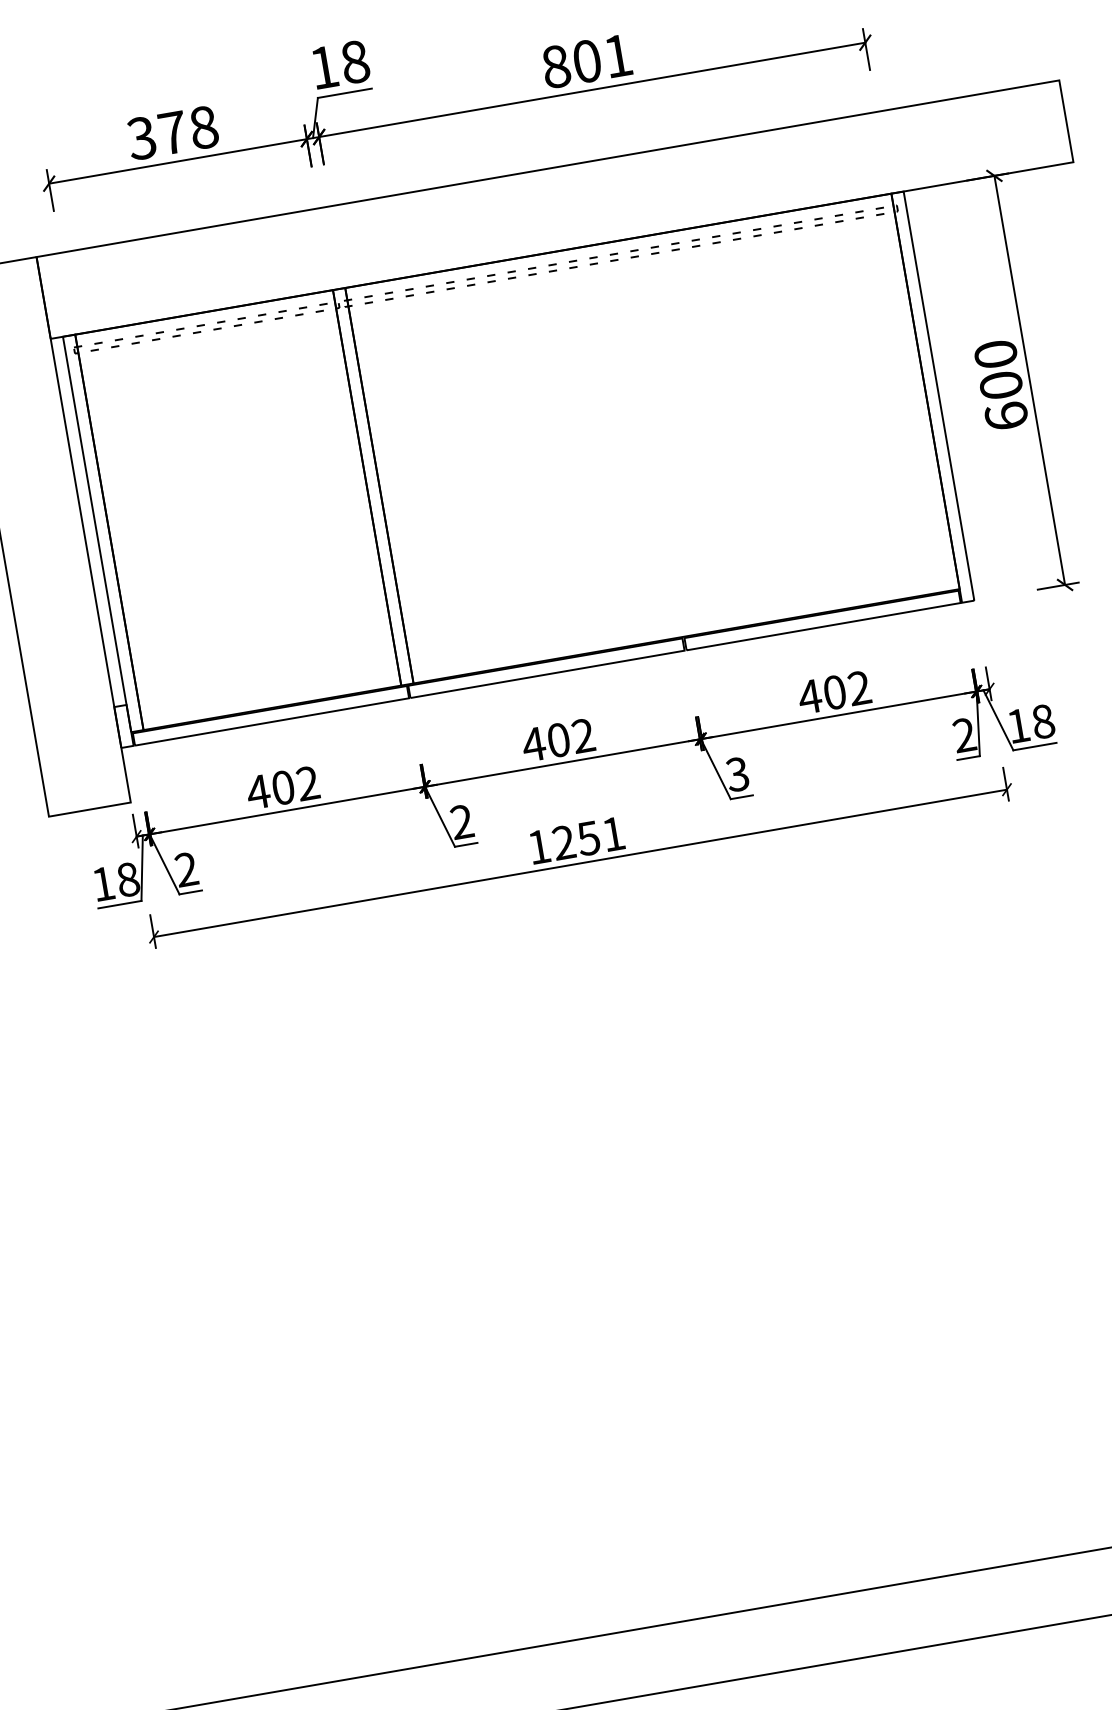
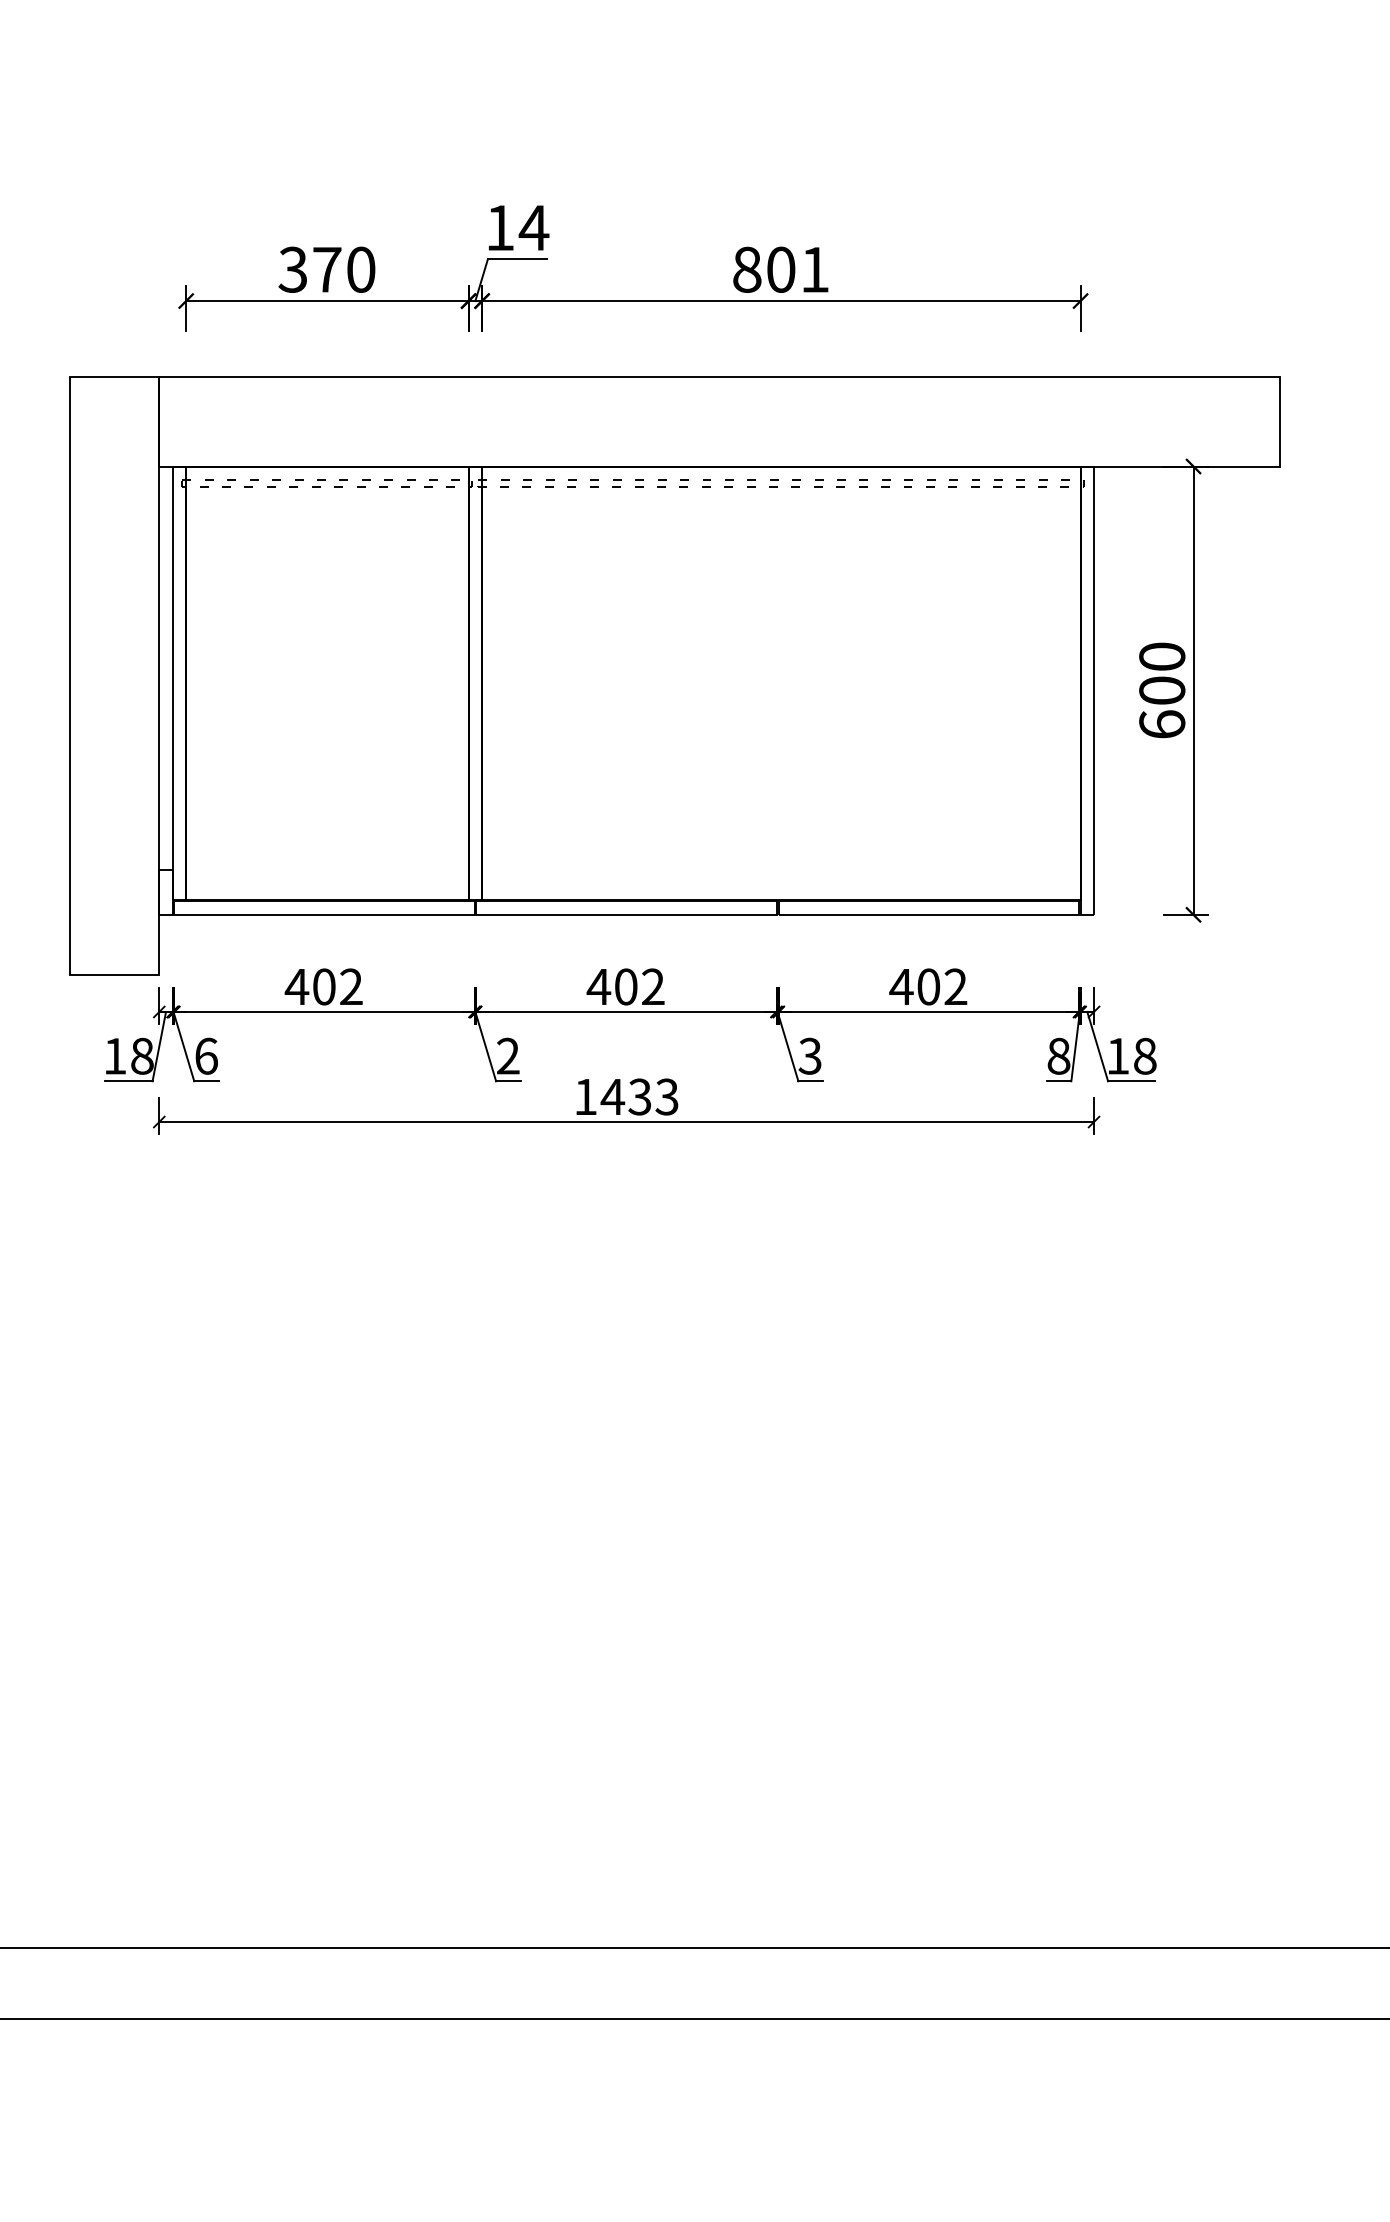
text: (354, 62) -> (533, 228), 18 -> 14
text: (204, 127) -> (361, 269), 378 -> 370
text: (964, 734) -> (1058, 1055), 2 -> 8
text: (588, 838) -> (639, 1096), 1251 -> 1433
text: (186, 868) -> (206, 1055), 2 -> 6

